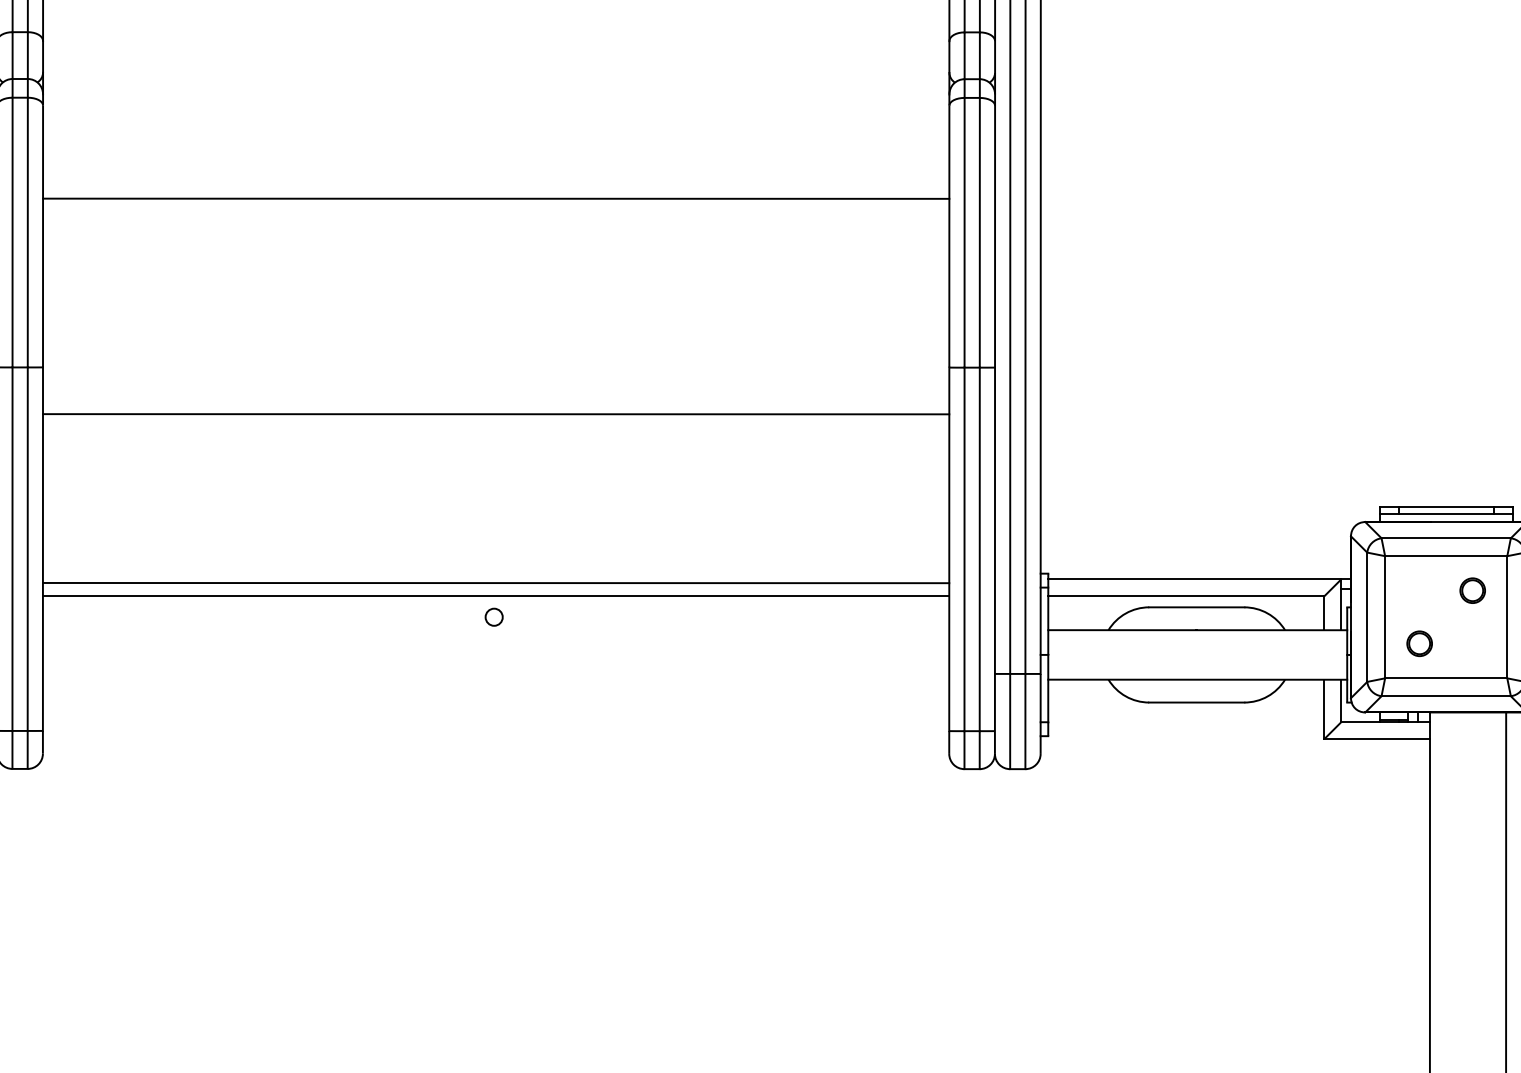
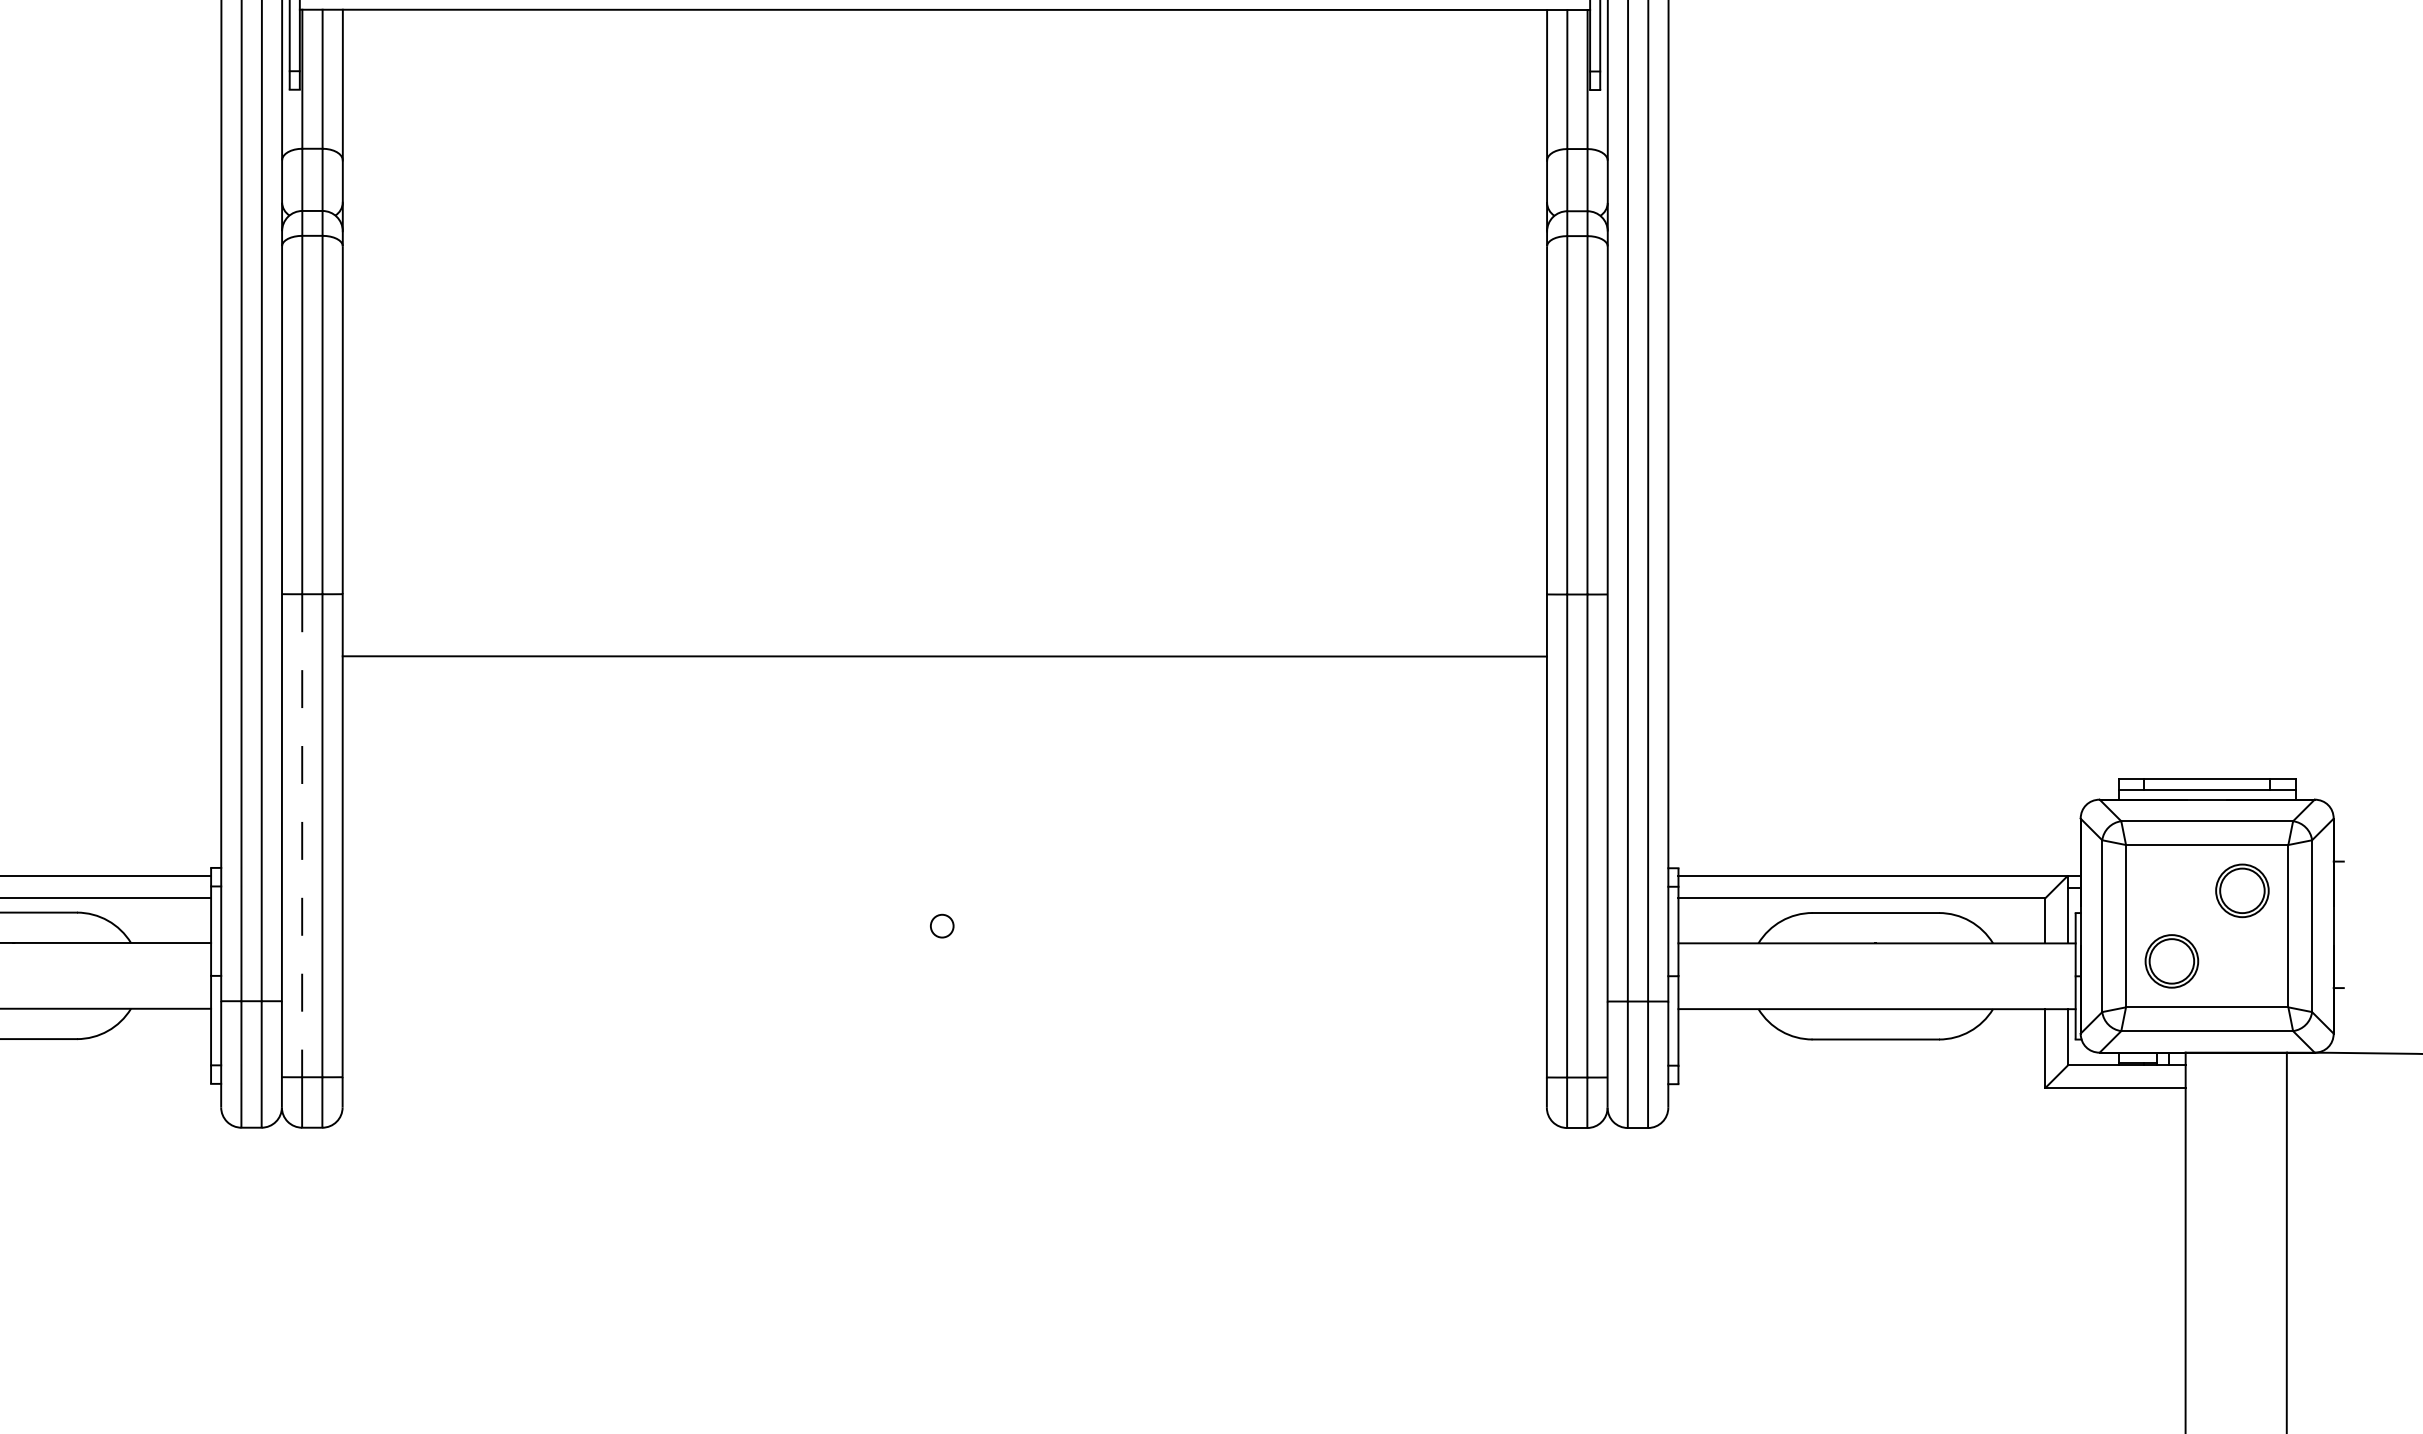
line: (495, 198) -> (944, 369), removed
line: (12, 549) -> (302, 835), solid -> dashed
line: (495, 582) -> (944, 880), removed
part: (1472, 590) -> (2242, 890), size x1.6
line: (495, 596) -> (944, 898), removed
part: (1419, 643) -> (2171, 961), size x1.6

